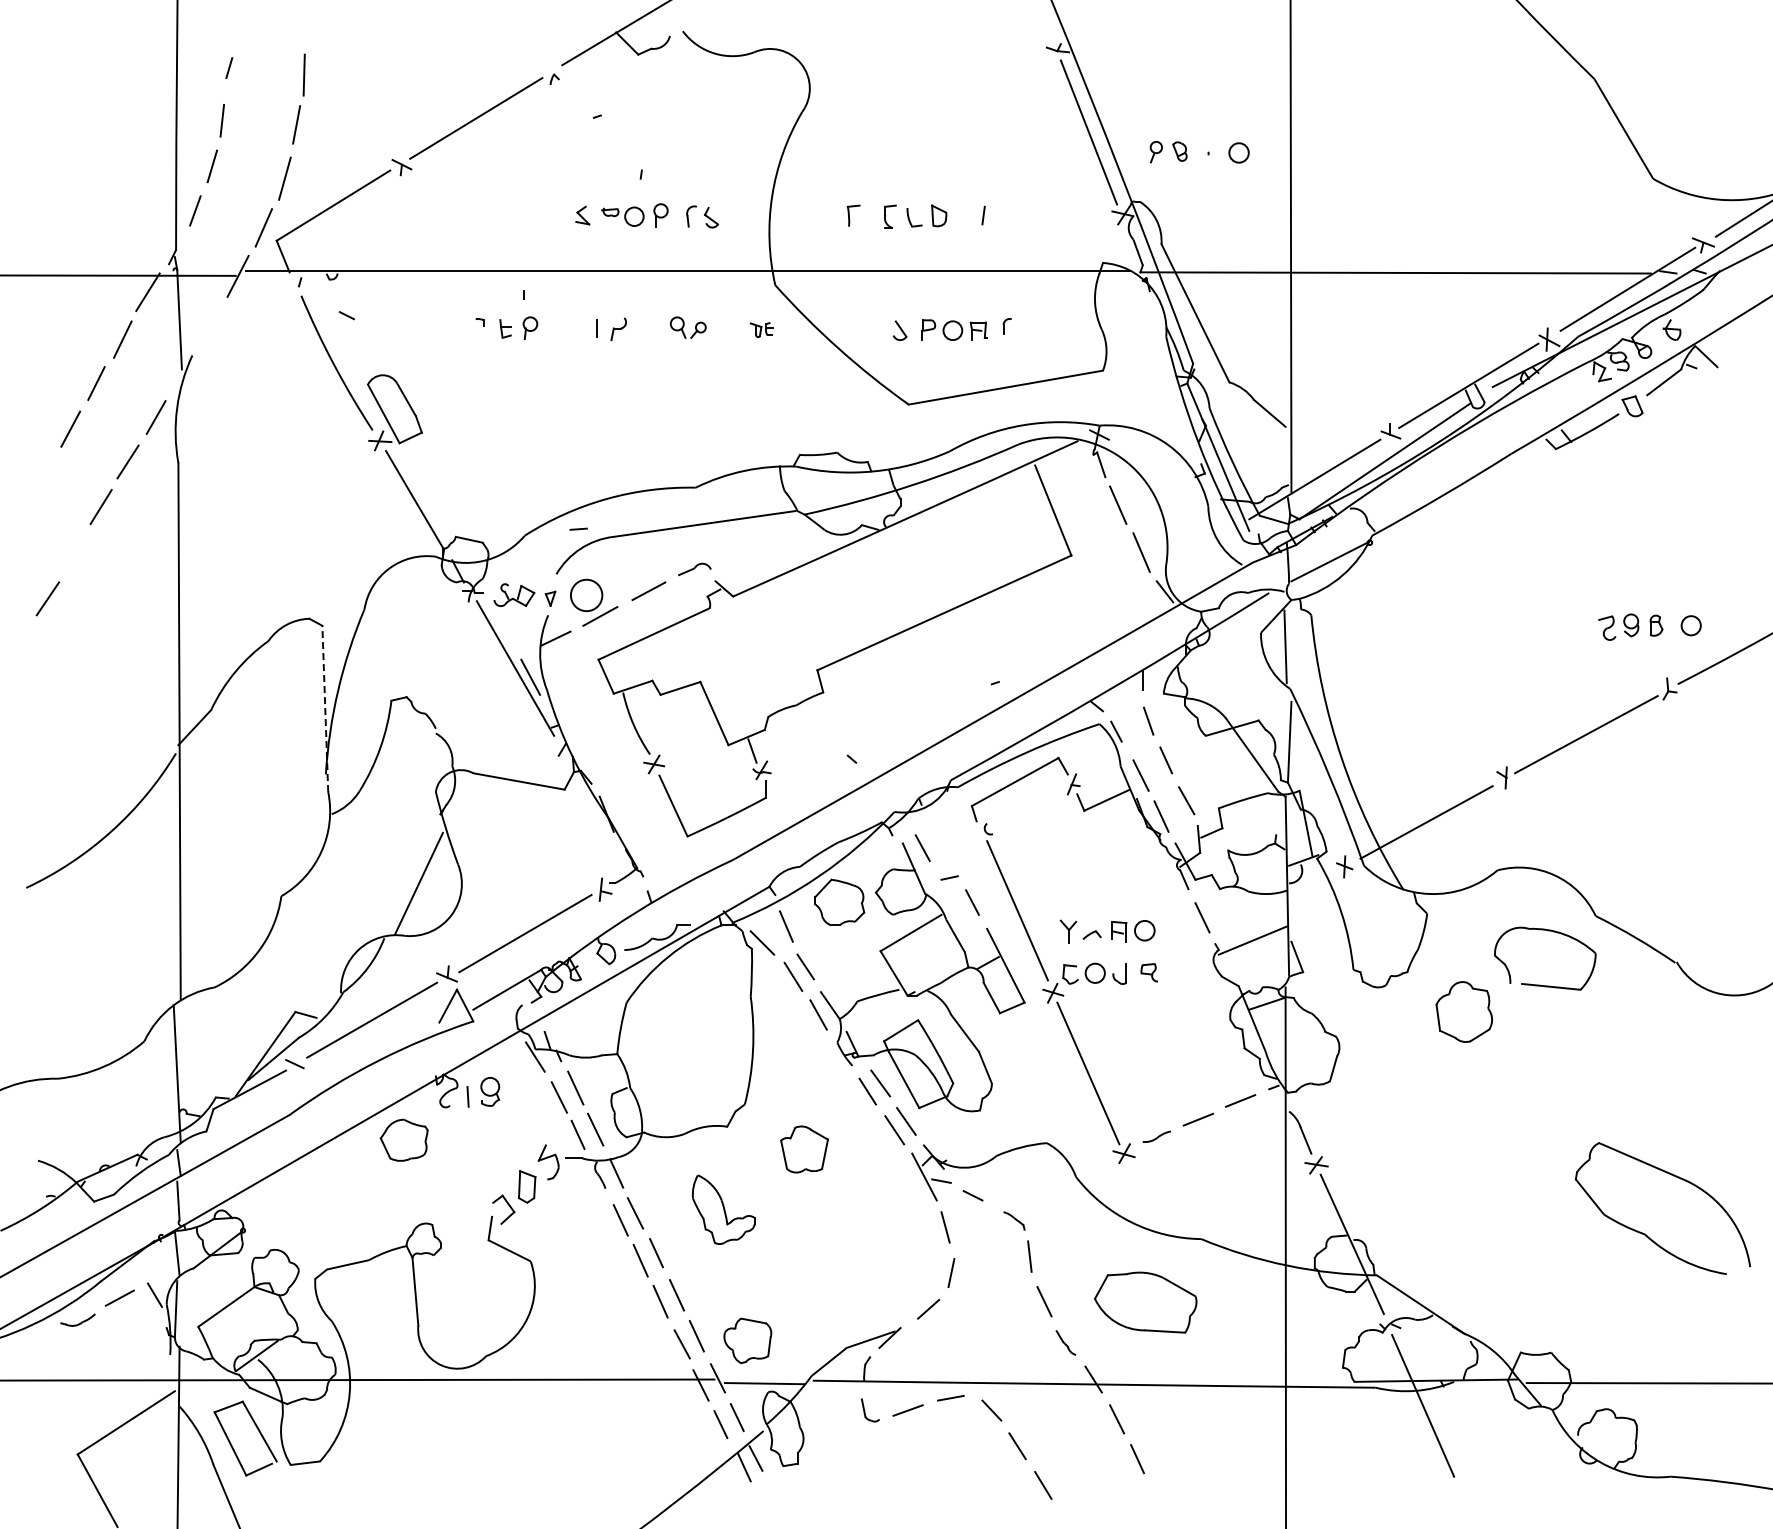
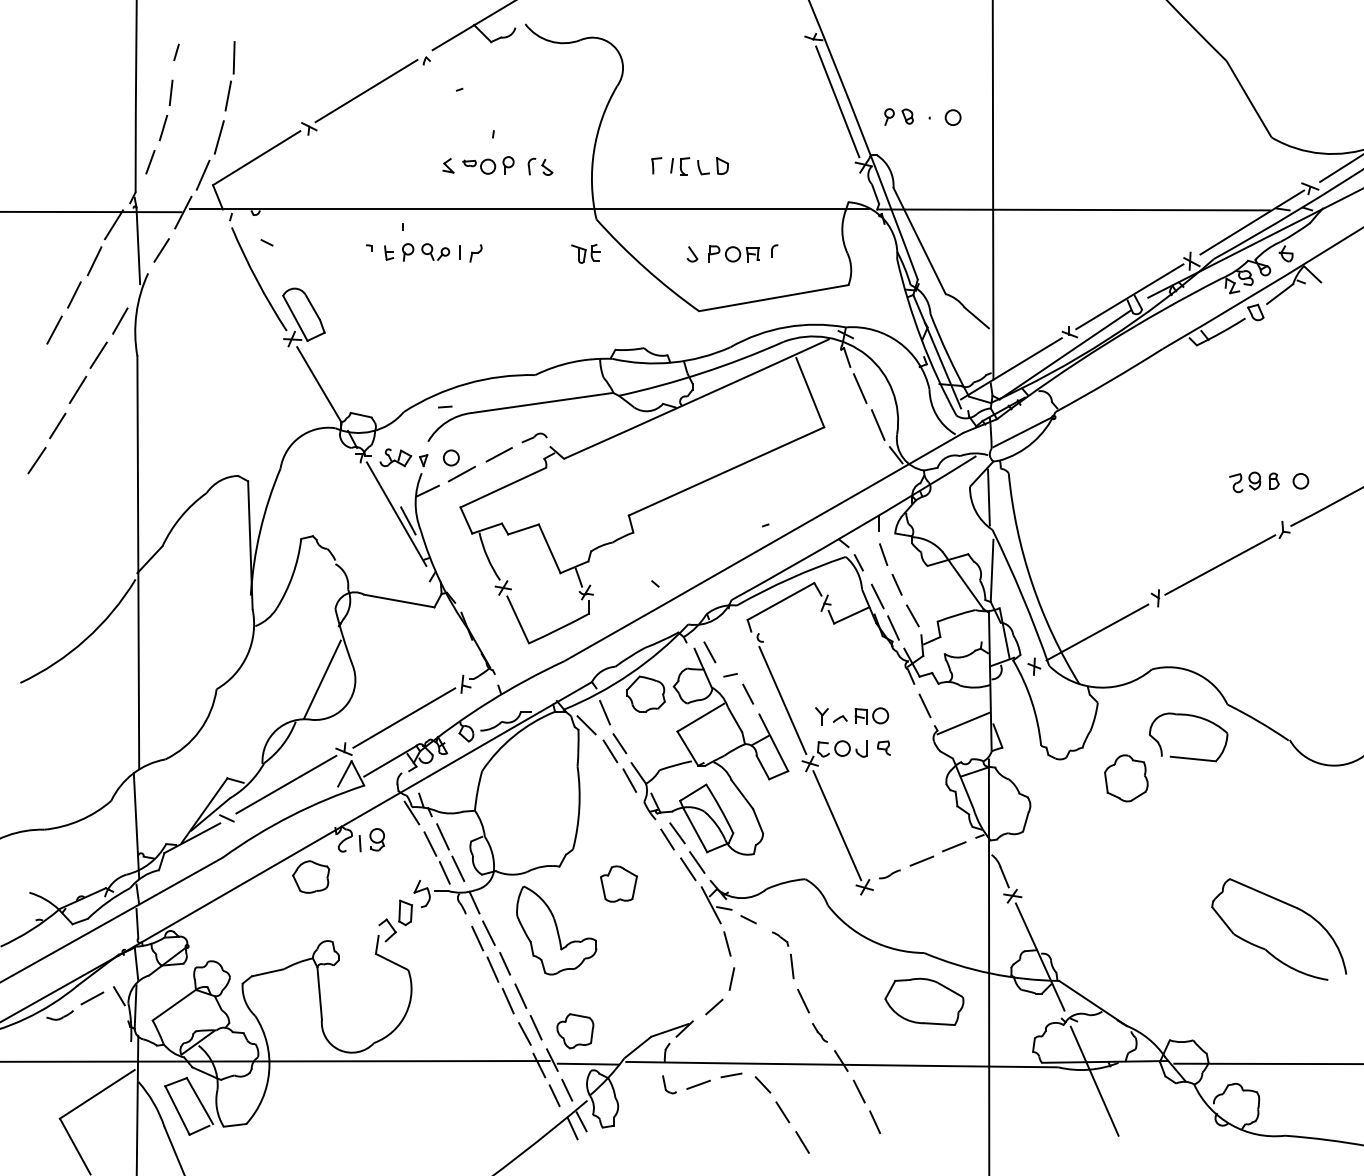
line: (983, 215) -> (672, 165), moved
line: (209, 325) -> (161, 250), added
part: (687, 327) -> (435, 251), moved
part: (761, 329) -> (585, 253), size x1.67
line: (74, 553) -> (57, 425), added
circle: (586, 595) -> (451, 458), size x0.62
line: (325, 708) -> (250, 544), dashed -> solid
part: (723, 1209) -> (556, 930), size x1.67
part: (1145, 1302) -> (924, 1001), moved

